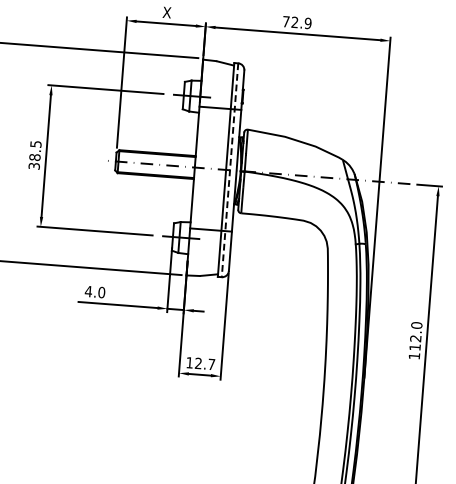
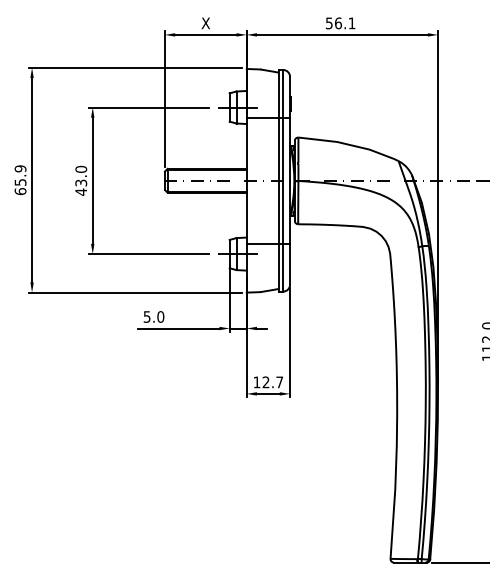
text: (296, 22) -> (340, 23), 72.9 -> 56.1
text: (35, 154) -> (81, 180), 38.5 -> 43.0
line: (230, 169) -> (283, 180), dashed -> solid
text: (88, 291) -> (146, 316), 4.0 -> 5.0

